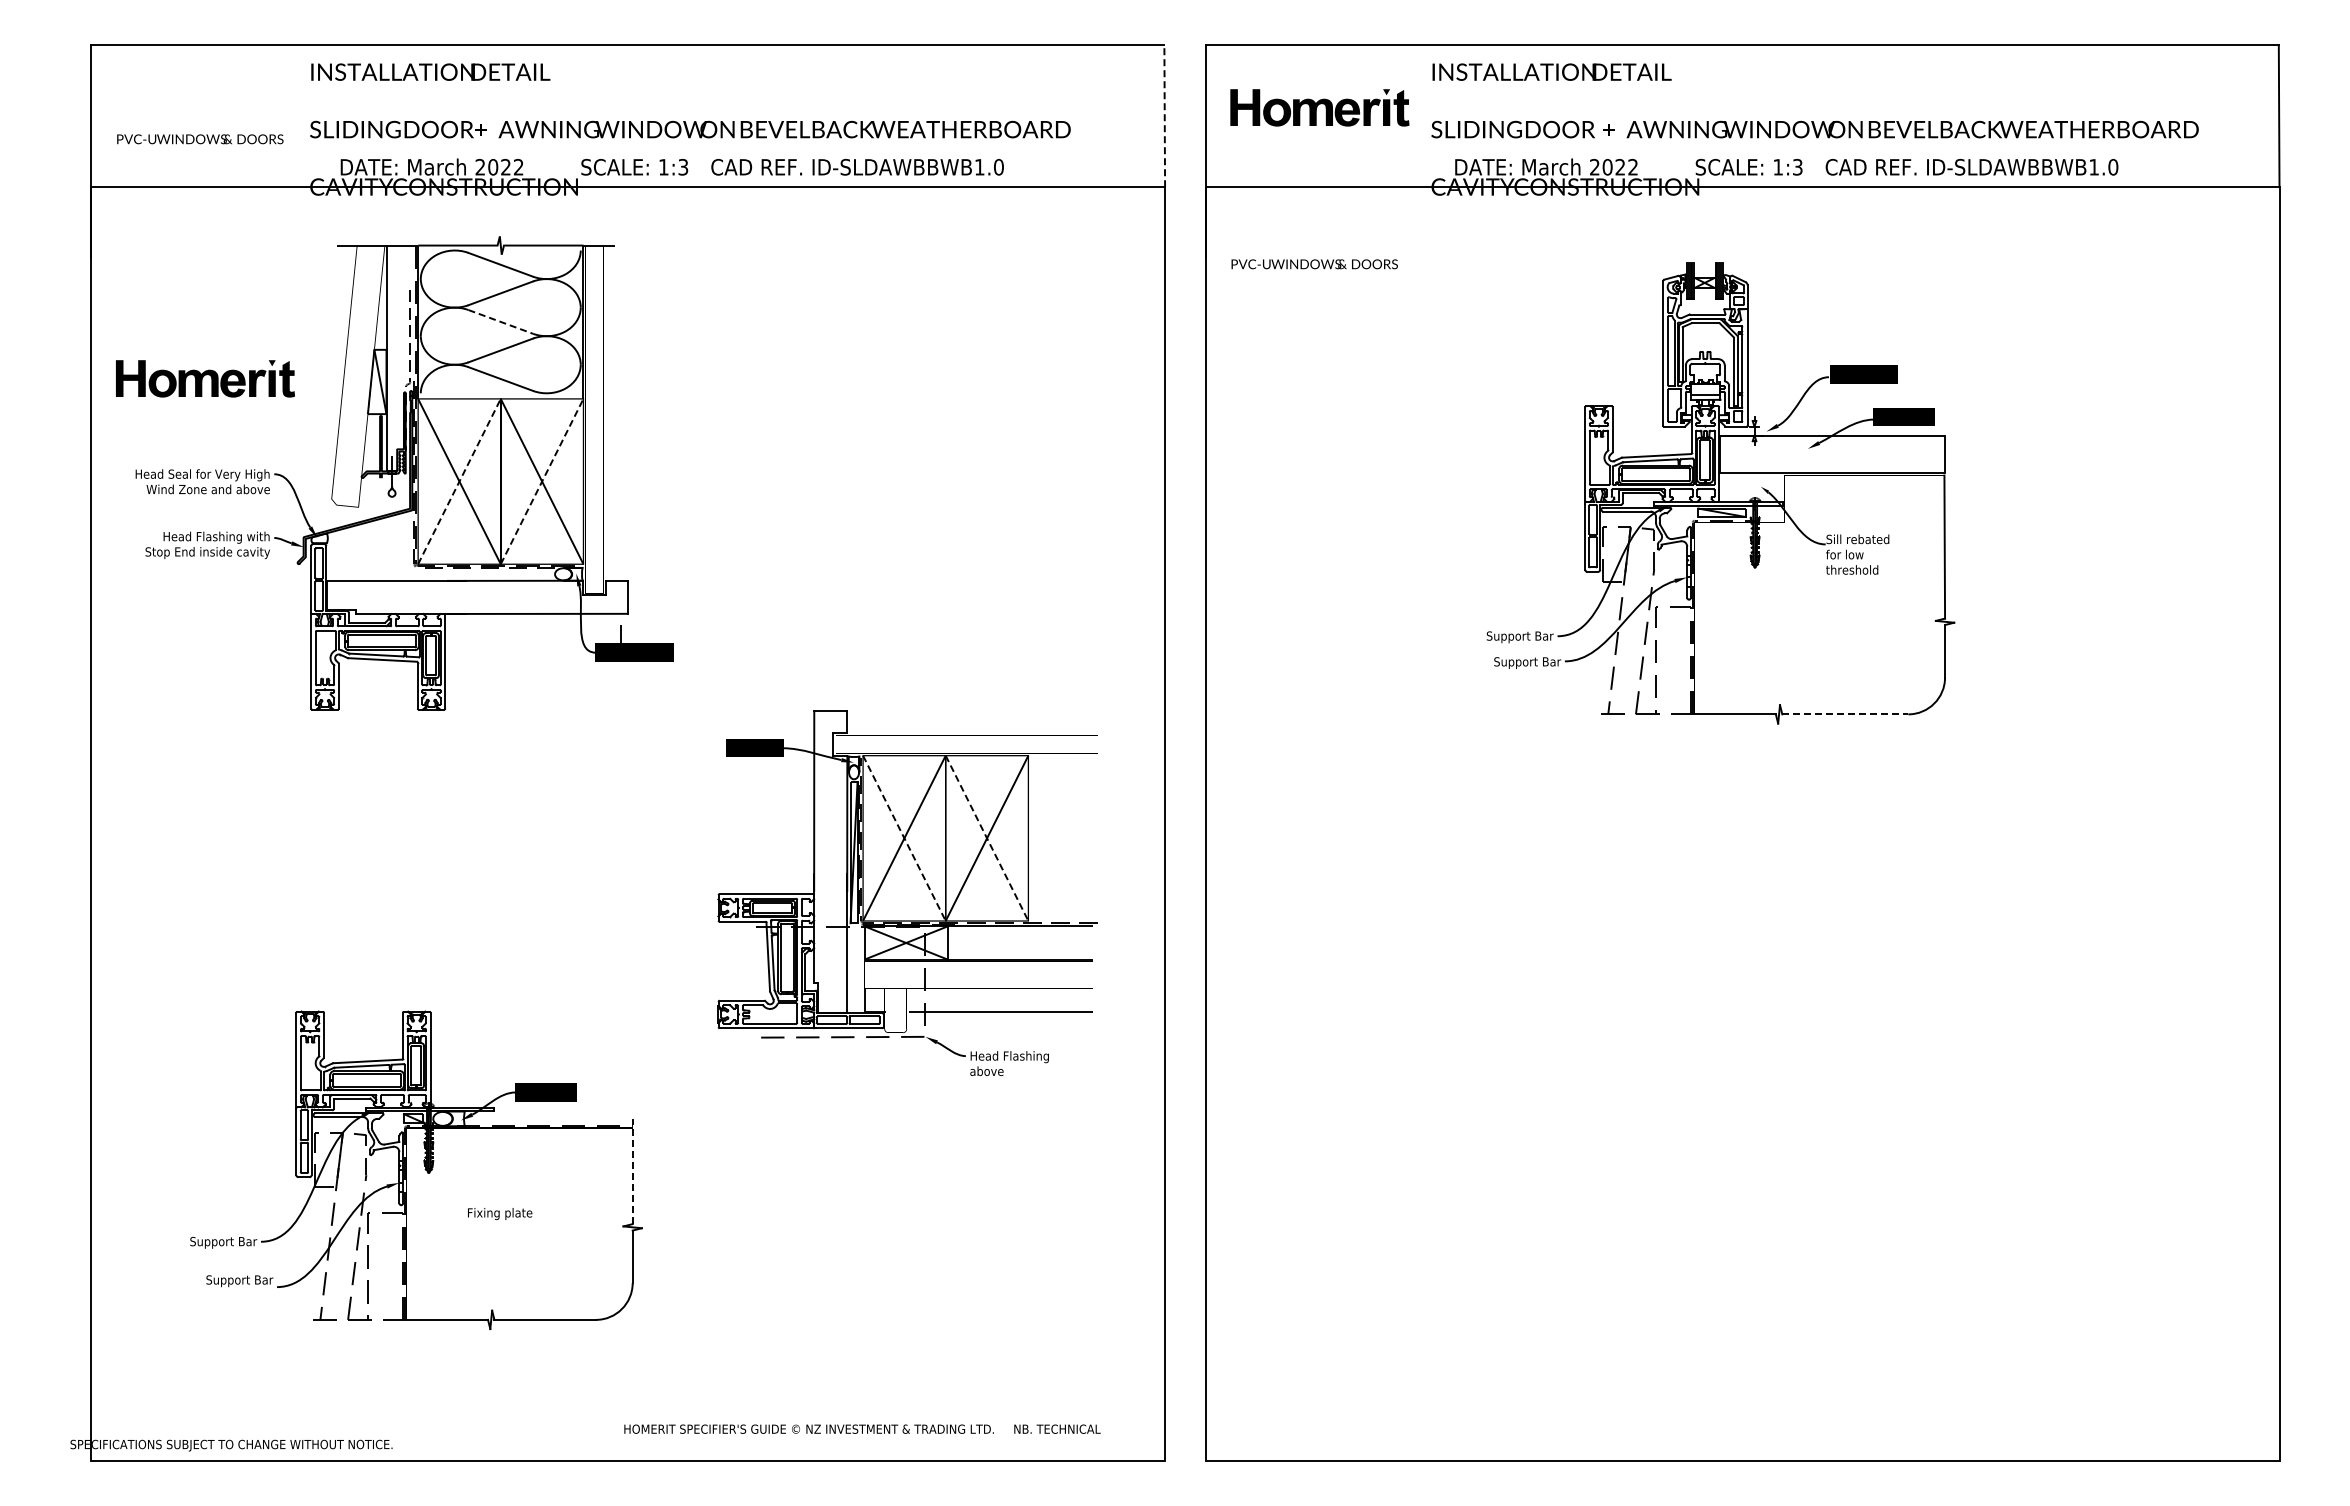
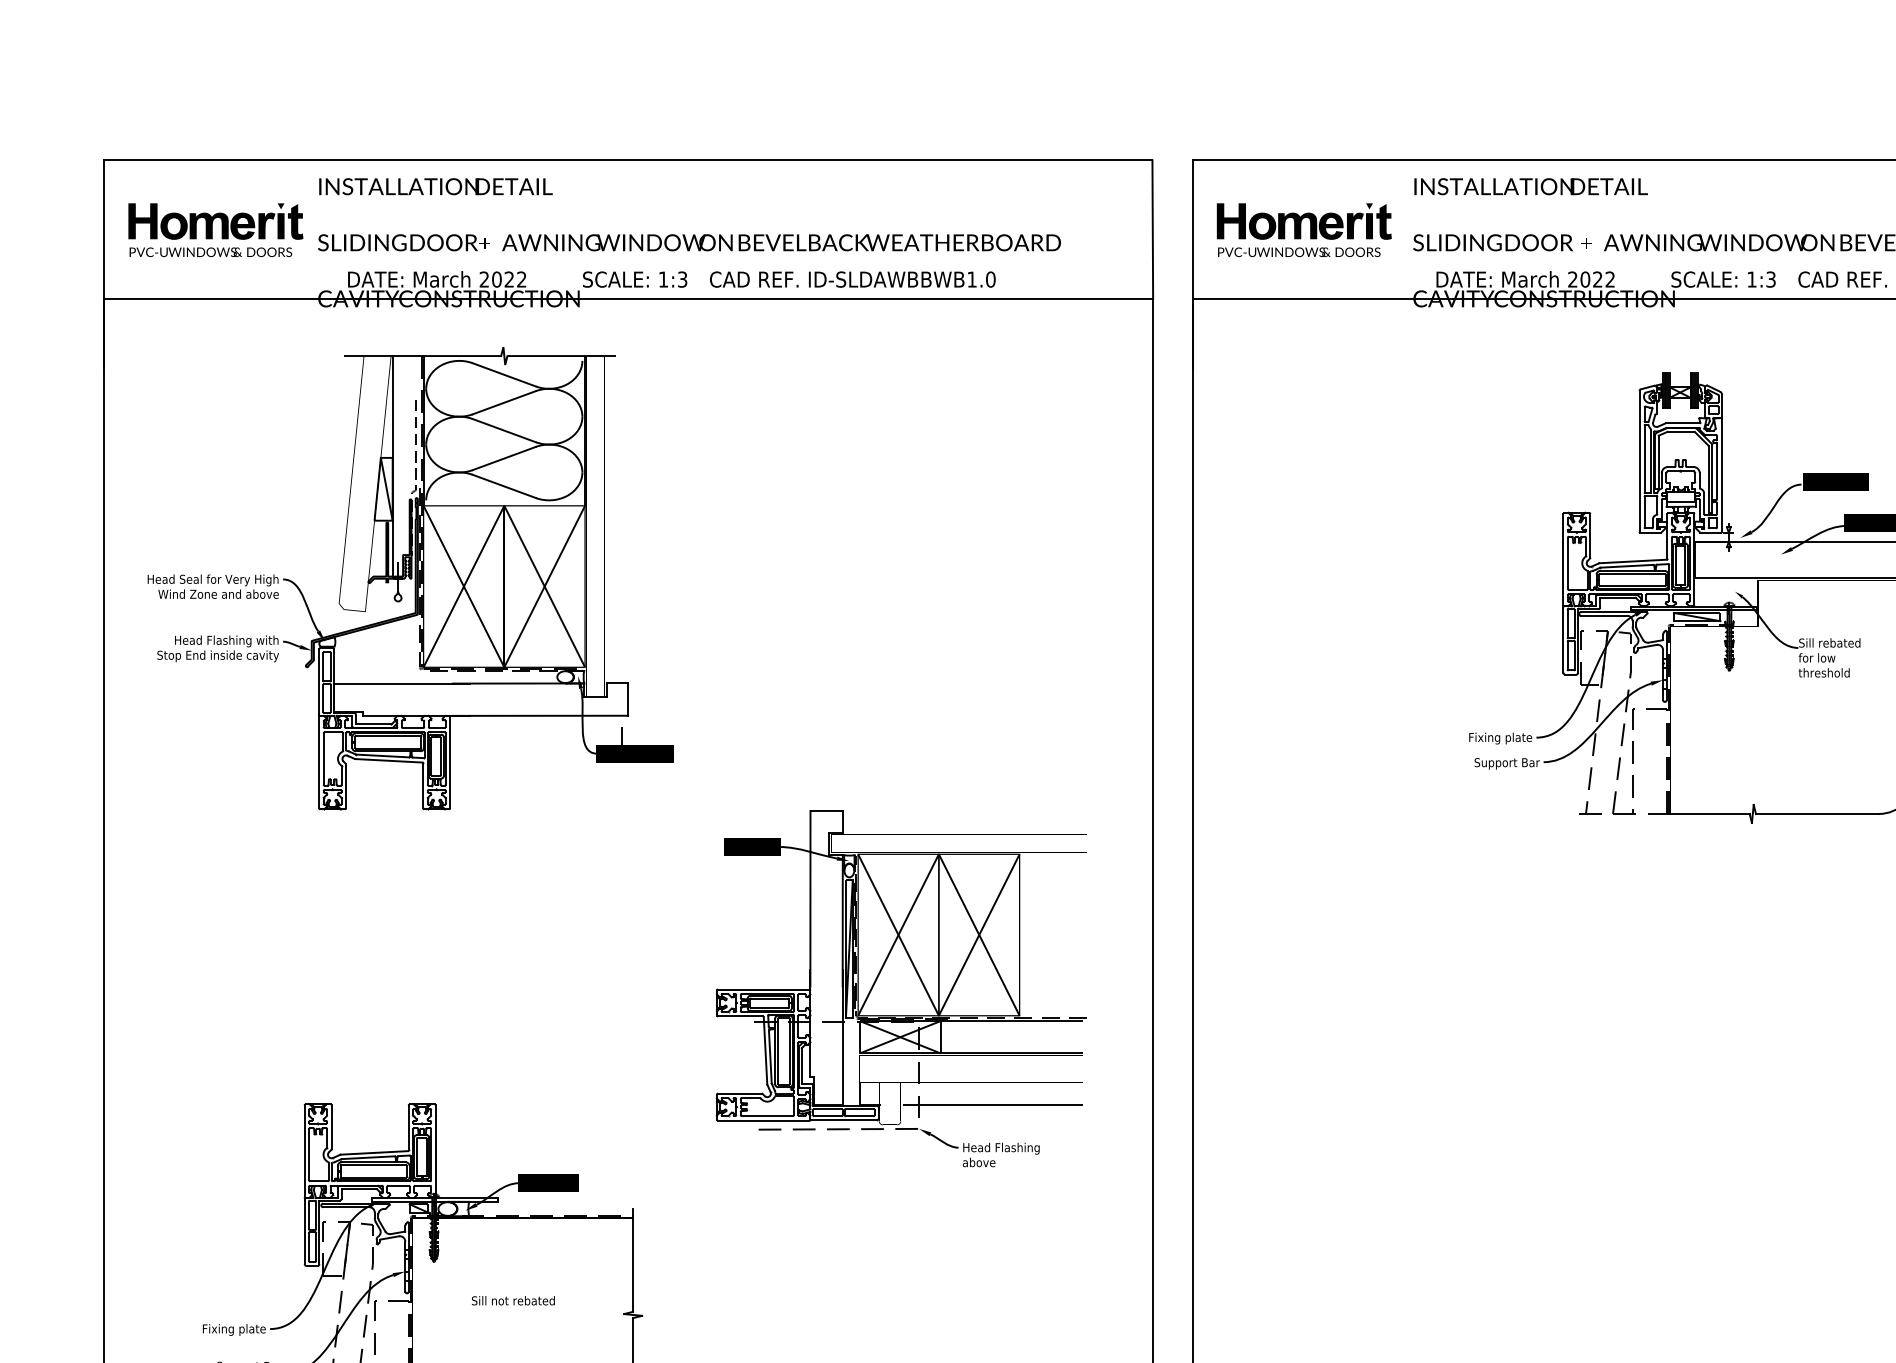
line: (1164, 115) -> (1152, 229), dashed -> solid
text: (1314, 264) -> (1299, 252), moved
line: (501, 322) -> (505, 431), dashed -> solid
part: (205, 378) -> (215, 221), moved
line: (459, 481) -> (463, 586), dashed -> solid
line: (542, 481) -> (545, 586), dashed -> solid
text: (1519, 637) -> (1499, 738), Support Bar -> Fixing plate
line: (1845, 714) -> (1817, 814), dashed -> solid
line: (904, 838) -> (898, 935), dashed -> solid
line: (987, 838) -> (979, 935), dashed -> solid
line: (632, 1171) -> (632, 1260), dashed -> solid
text: (509, 1213) -> (512, 1301), Fixing plate -> Sill not rebated
text: (223, 1242) -> (233, 1329), Support Bar -> Fixing plate

